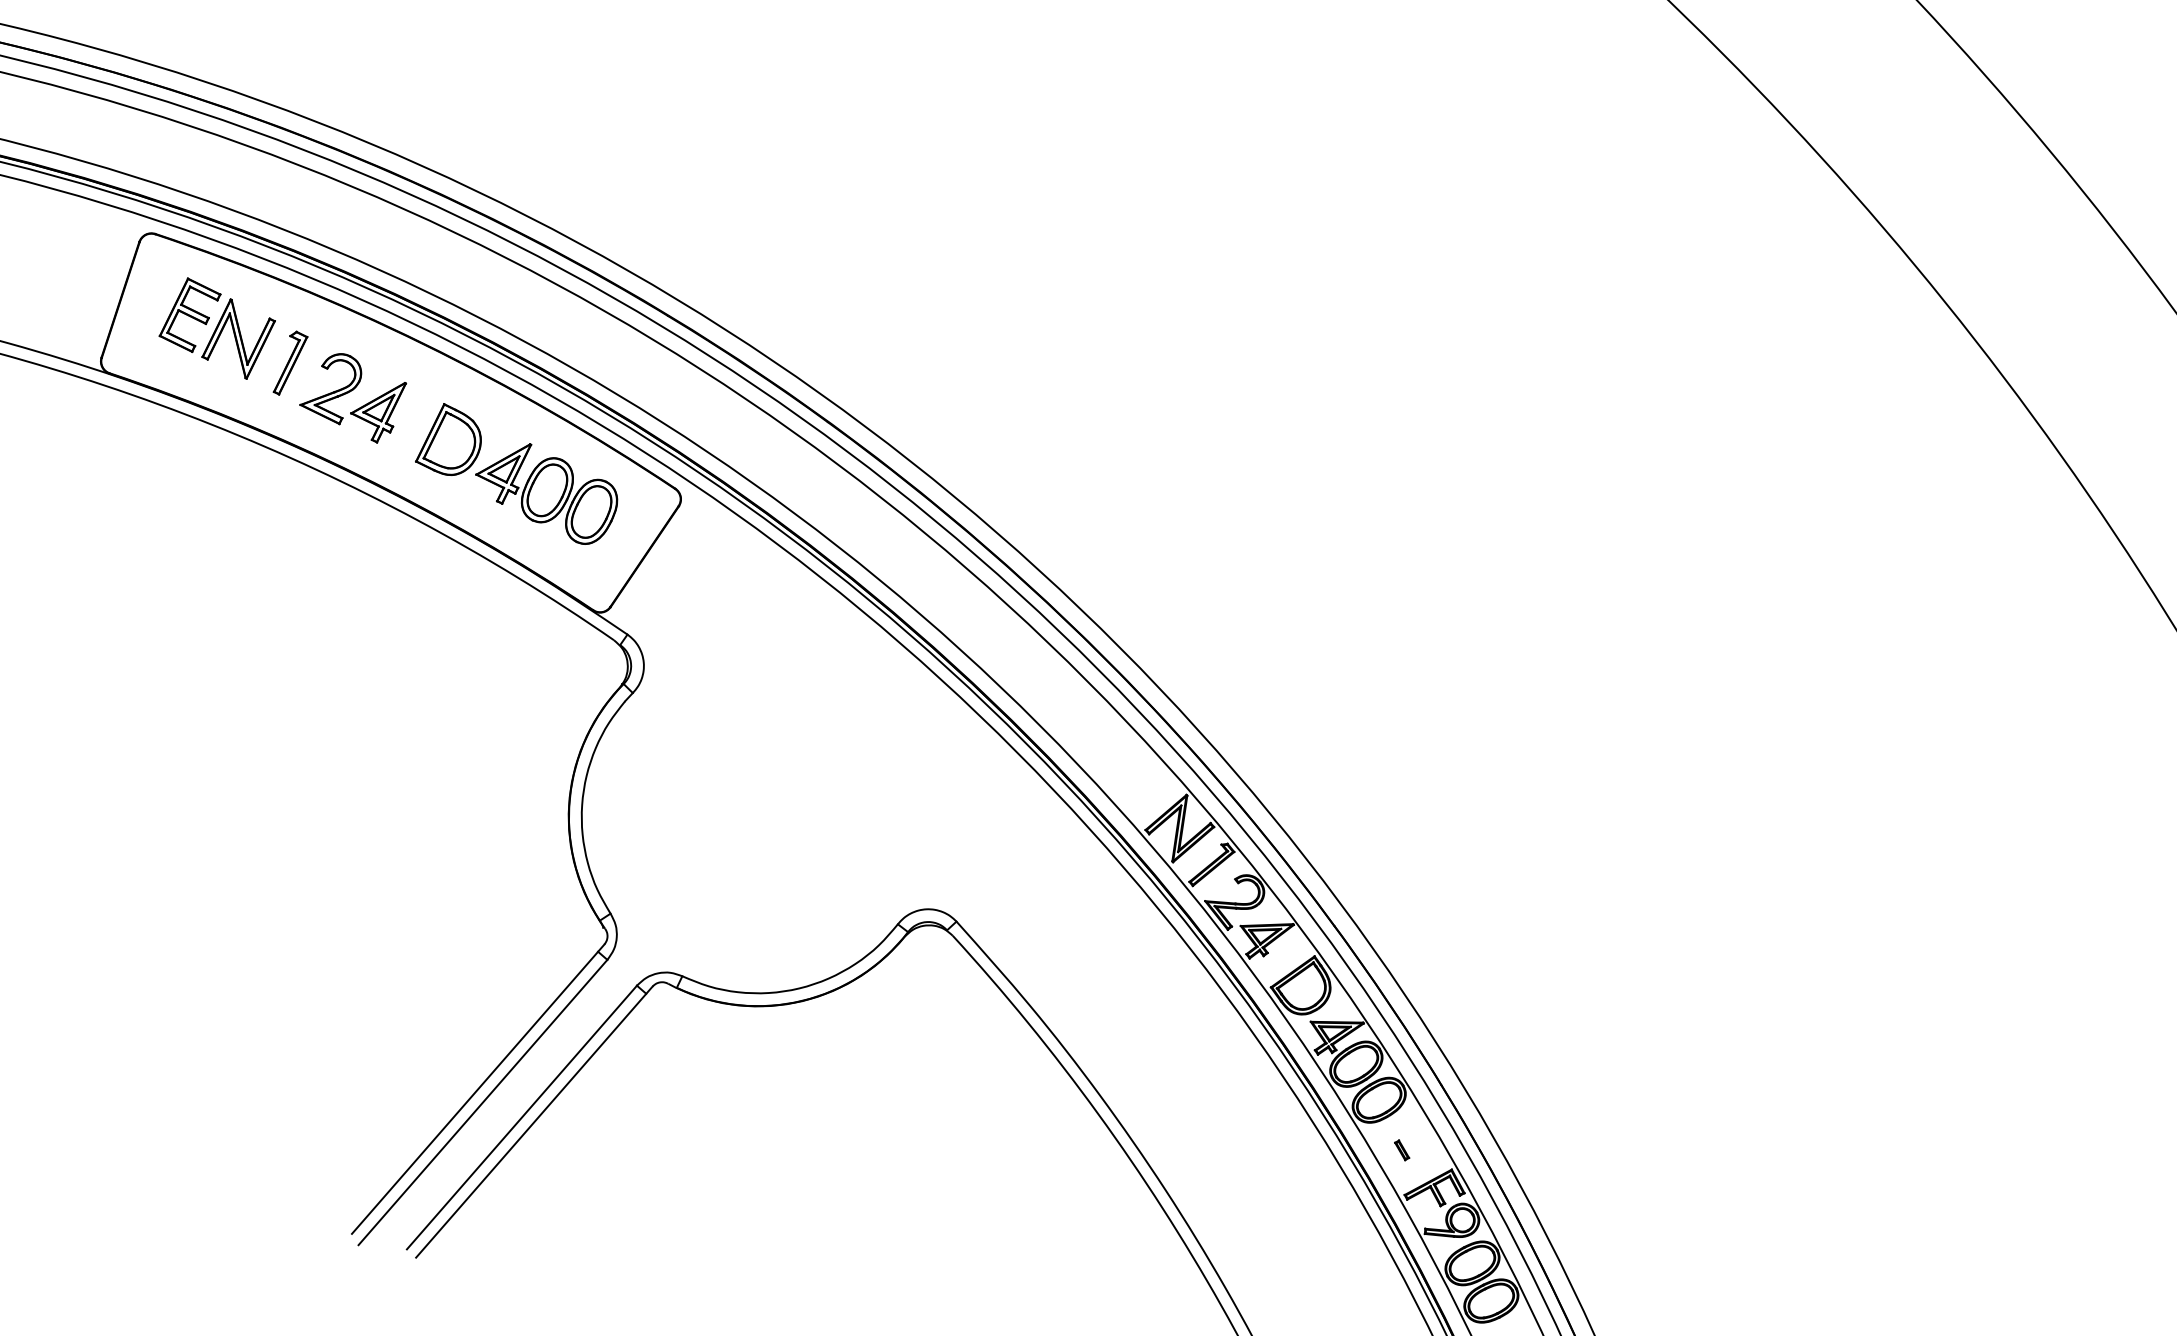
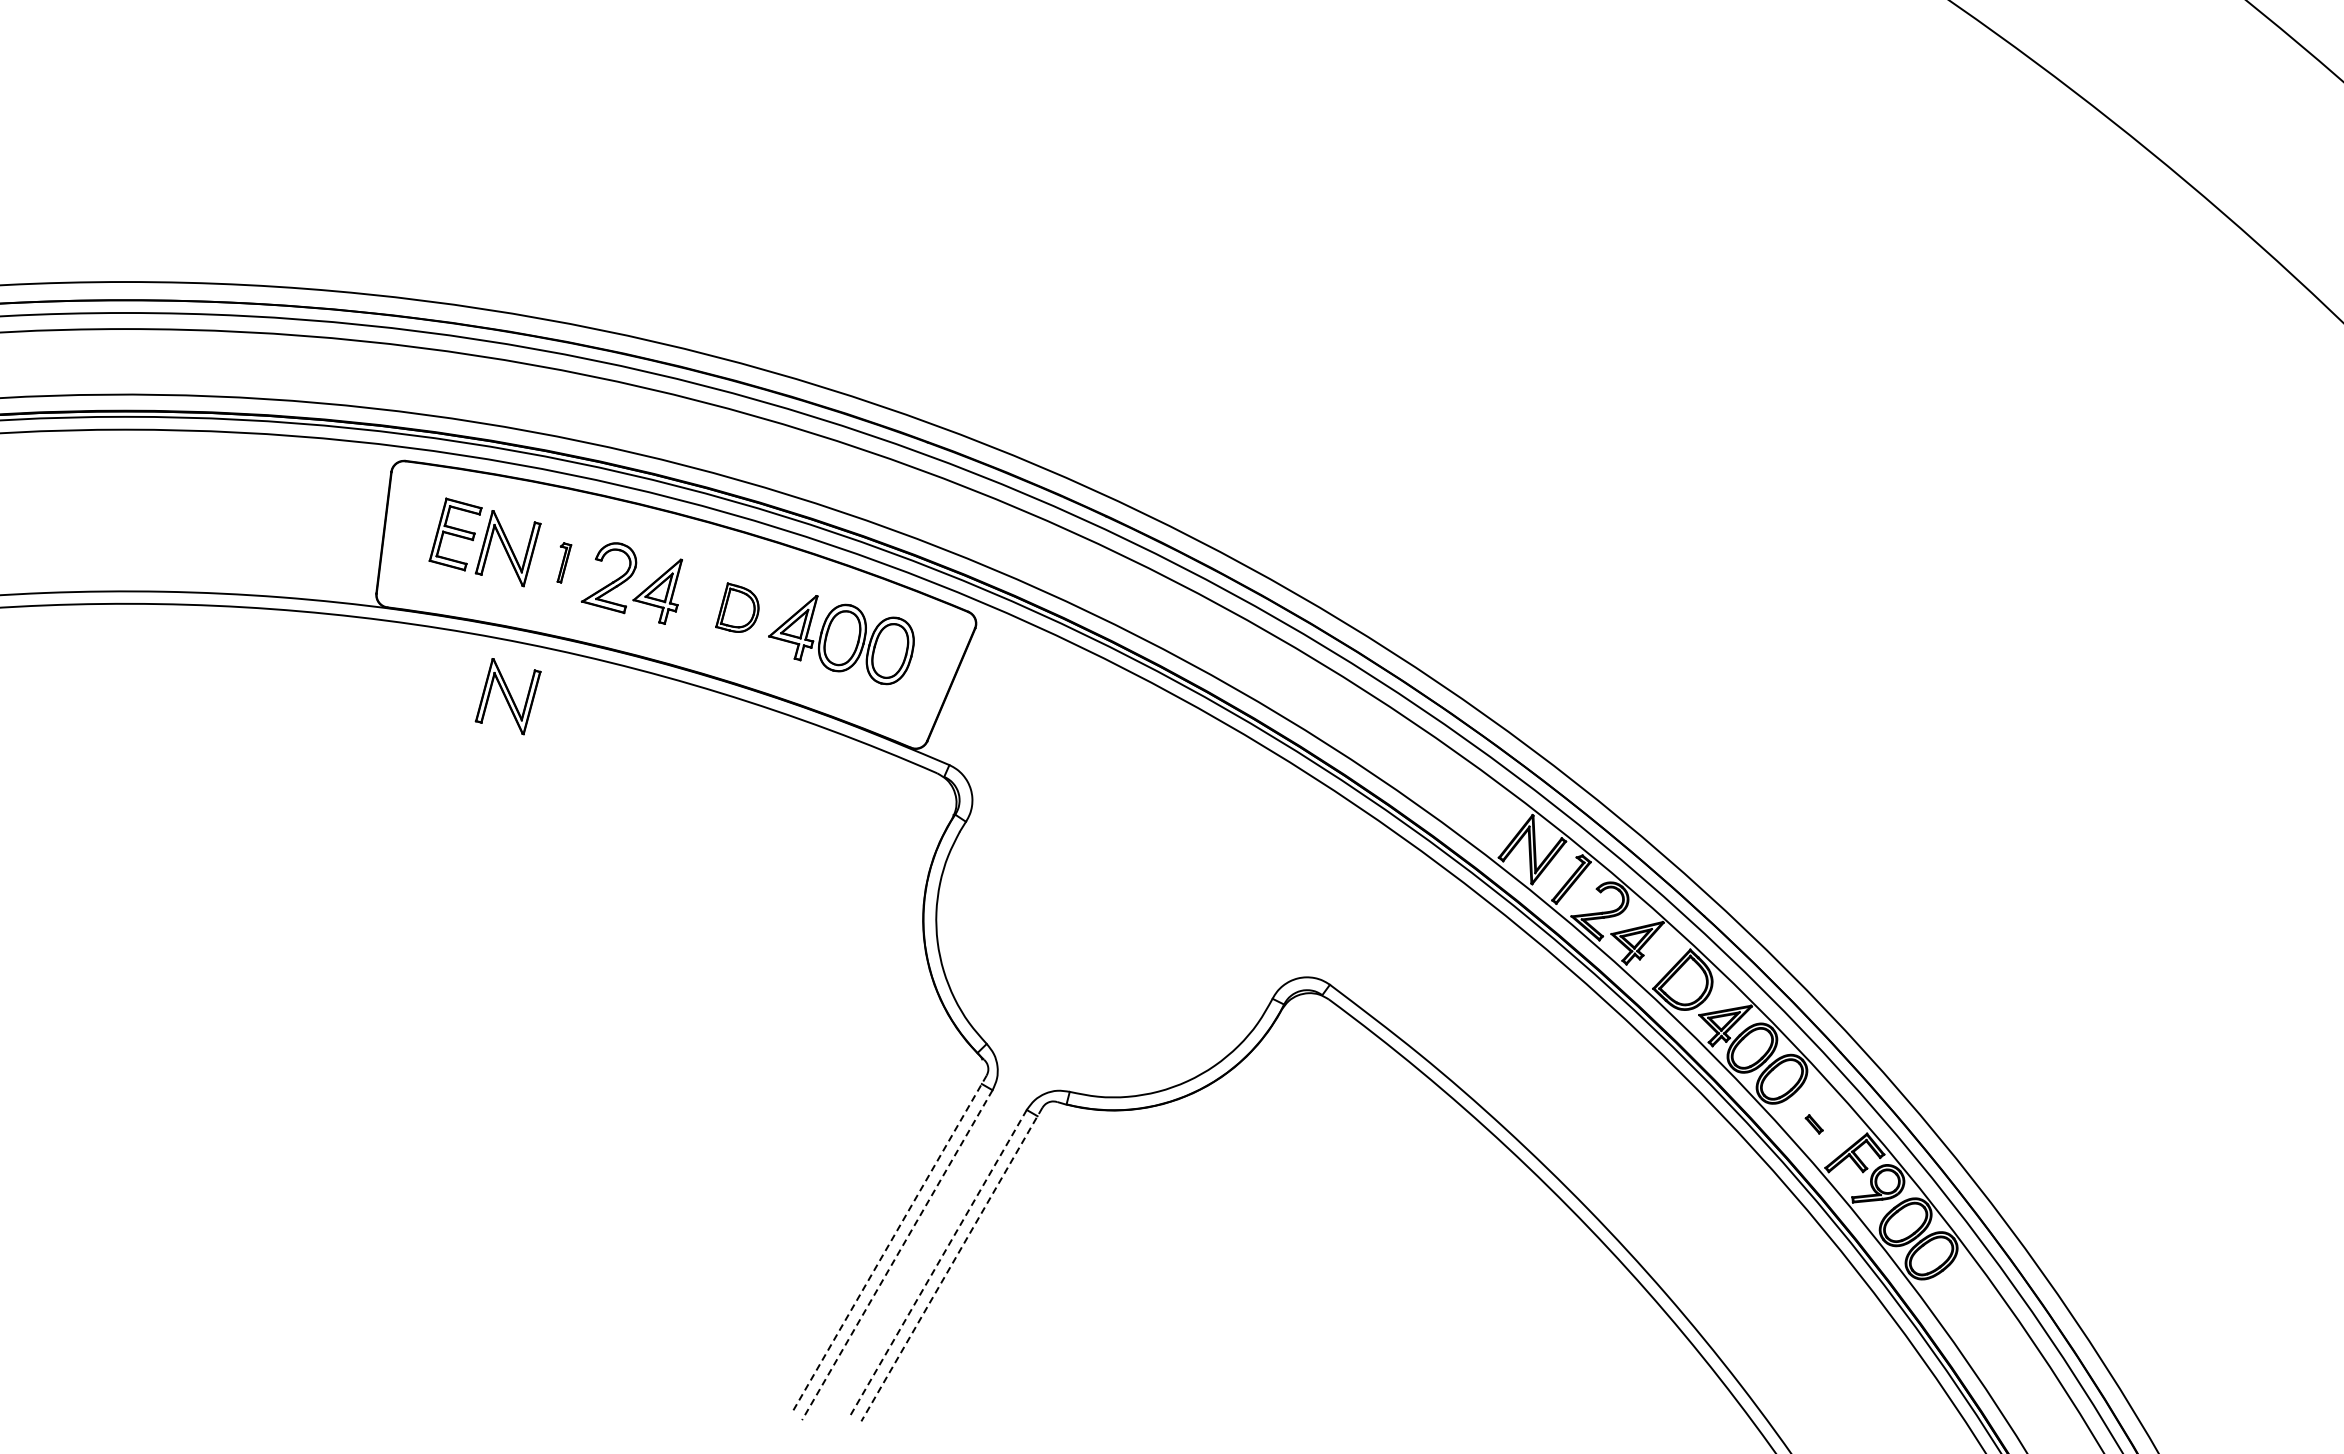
part: (290, 363) -> (564, 562), size x0.6
part: (451, 440) -> (737, 607), size x0.7
part: (209, 483) -> (507, 696), added
line: (478, 1088) -> (890, 1242), solid -> dashed
line: (483, 1102) -> (897, 1255), solid -> dashed
line: (522, 1117) -> (939, 1262), solid -> dashed
line: (533, 1121) -> (951, 1264), solid -> dashed

